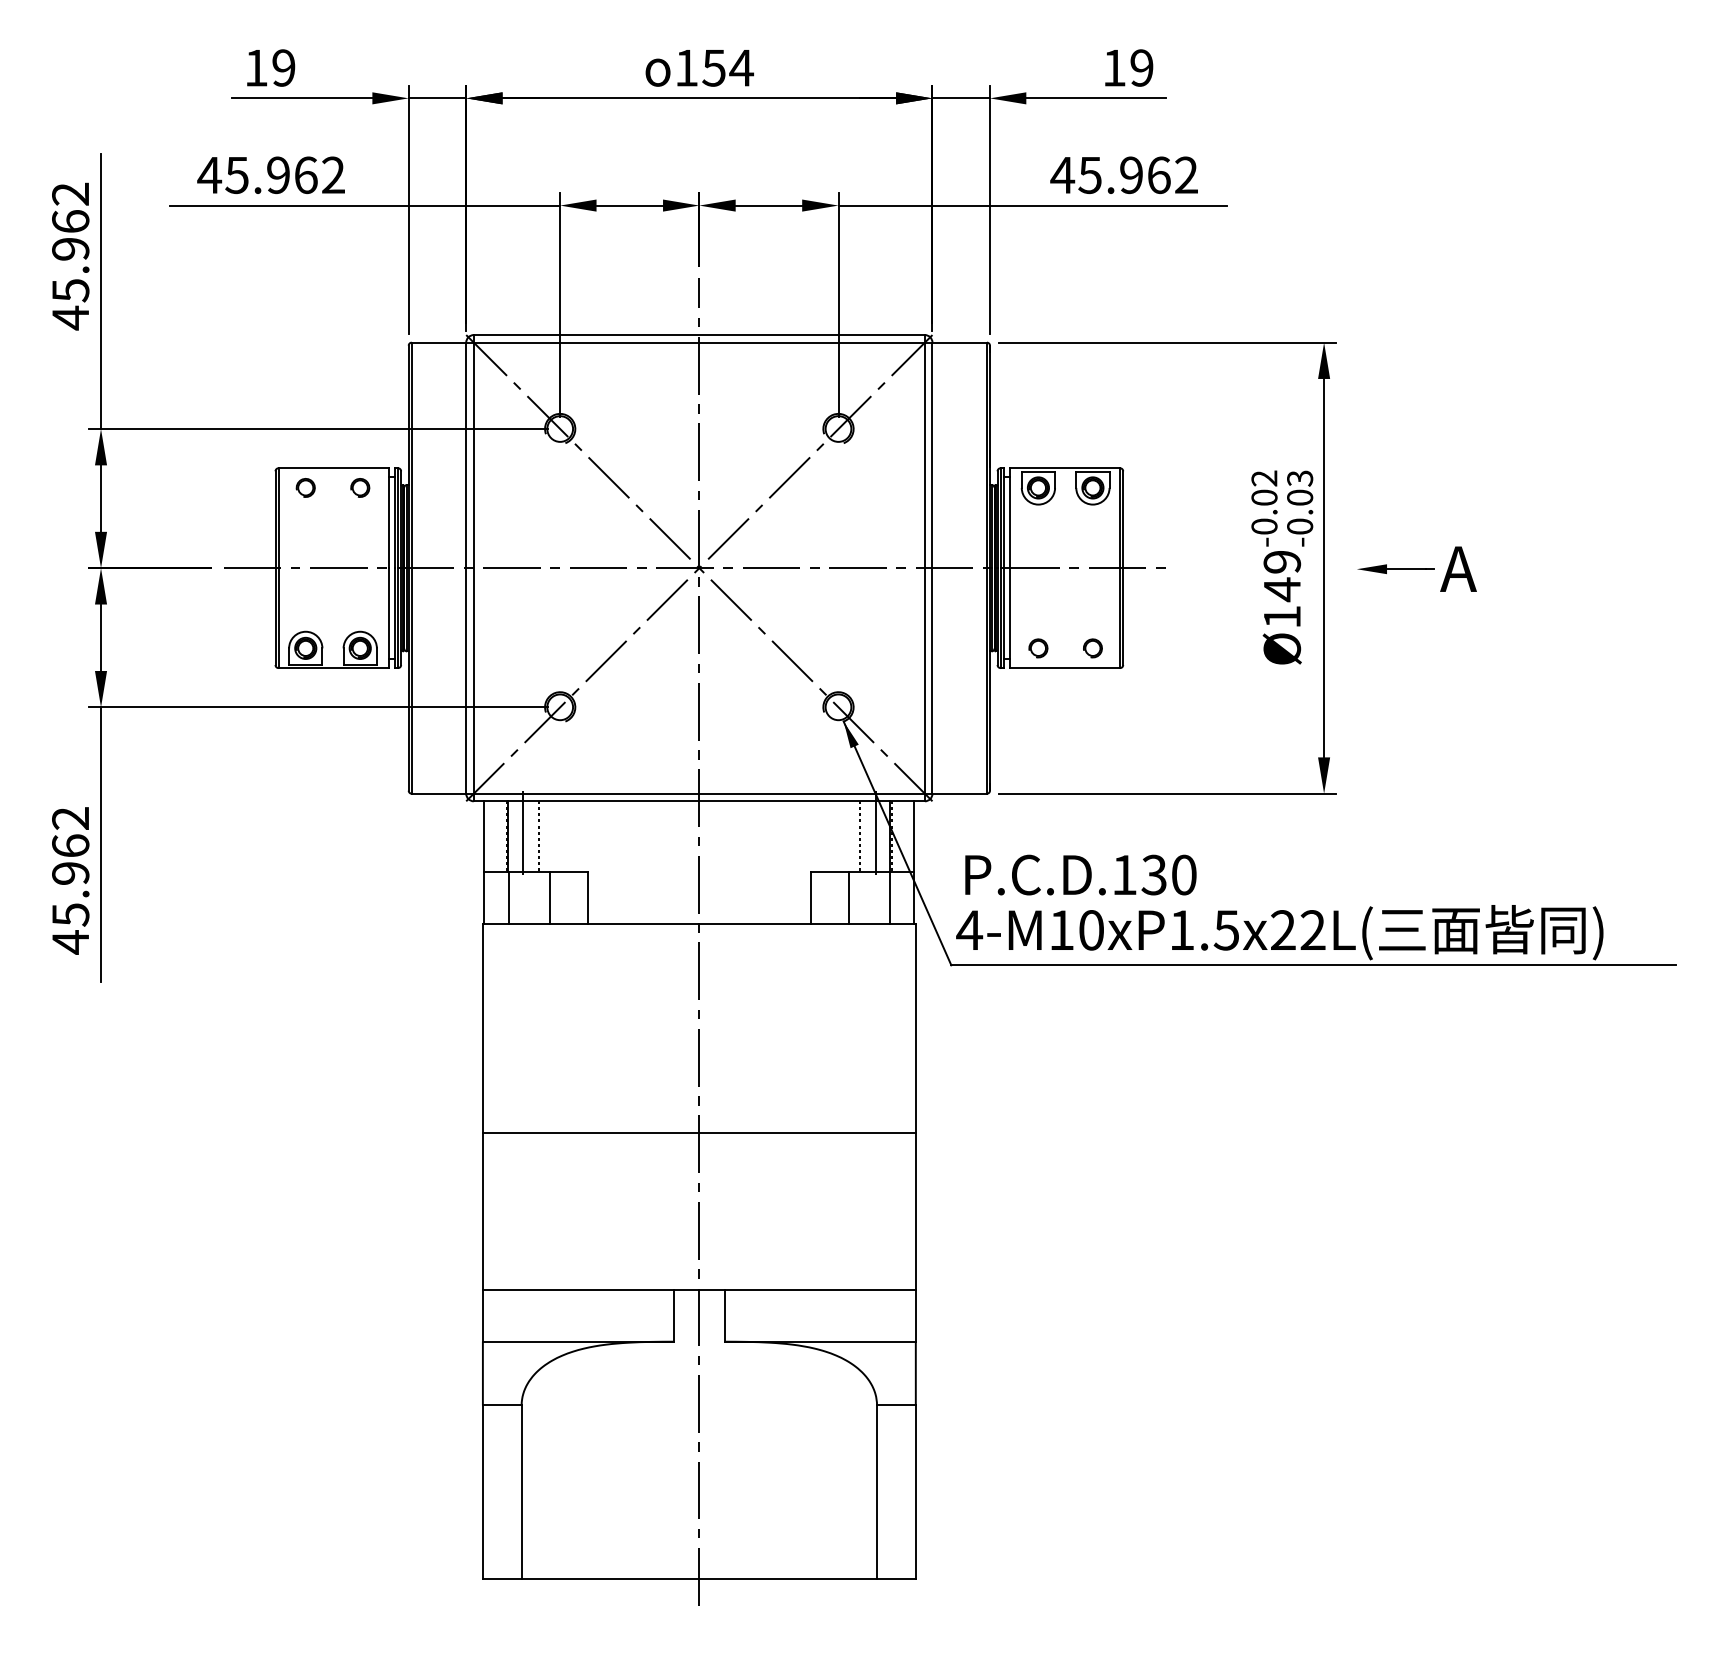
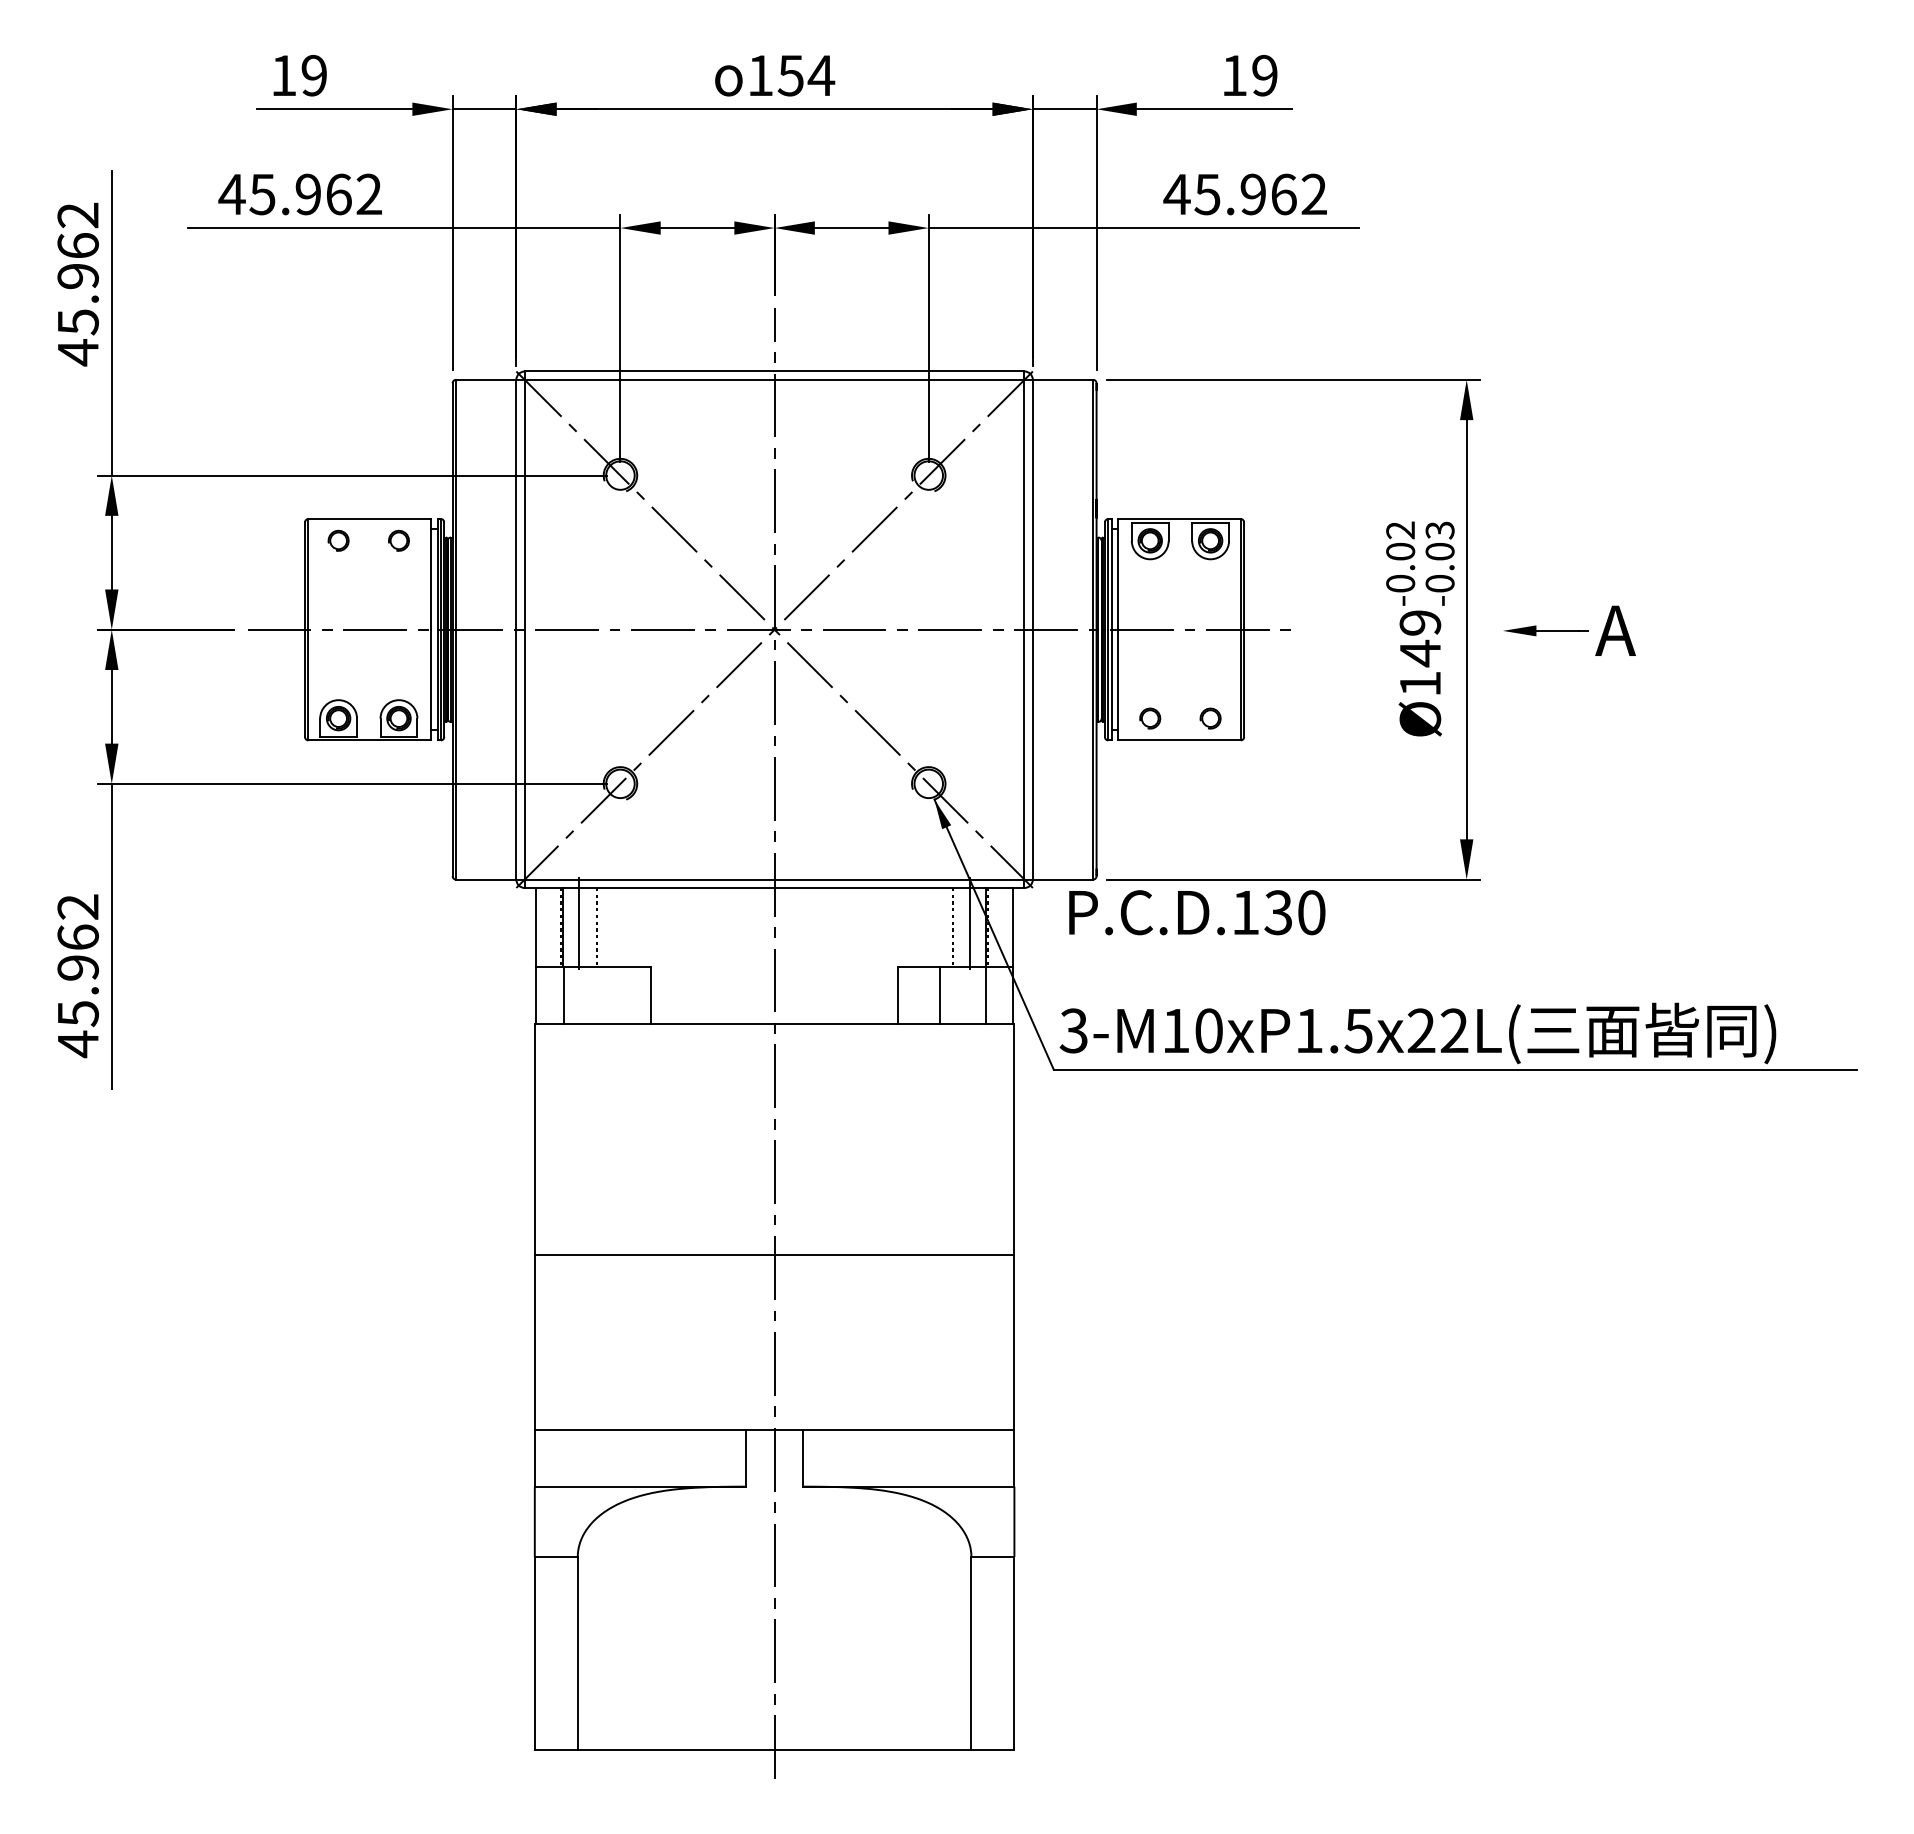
text: (1081, 874) -> (1197, 912), moved
line: (549, 897) -> (608, 994), removed
text: (969, 929) -> (1073, 1030), 4-M10xP1.5x22L( -> 3-M10xP1.5x22L(

